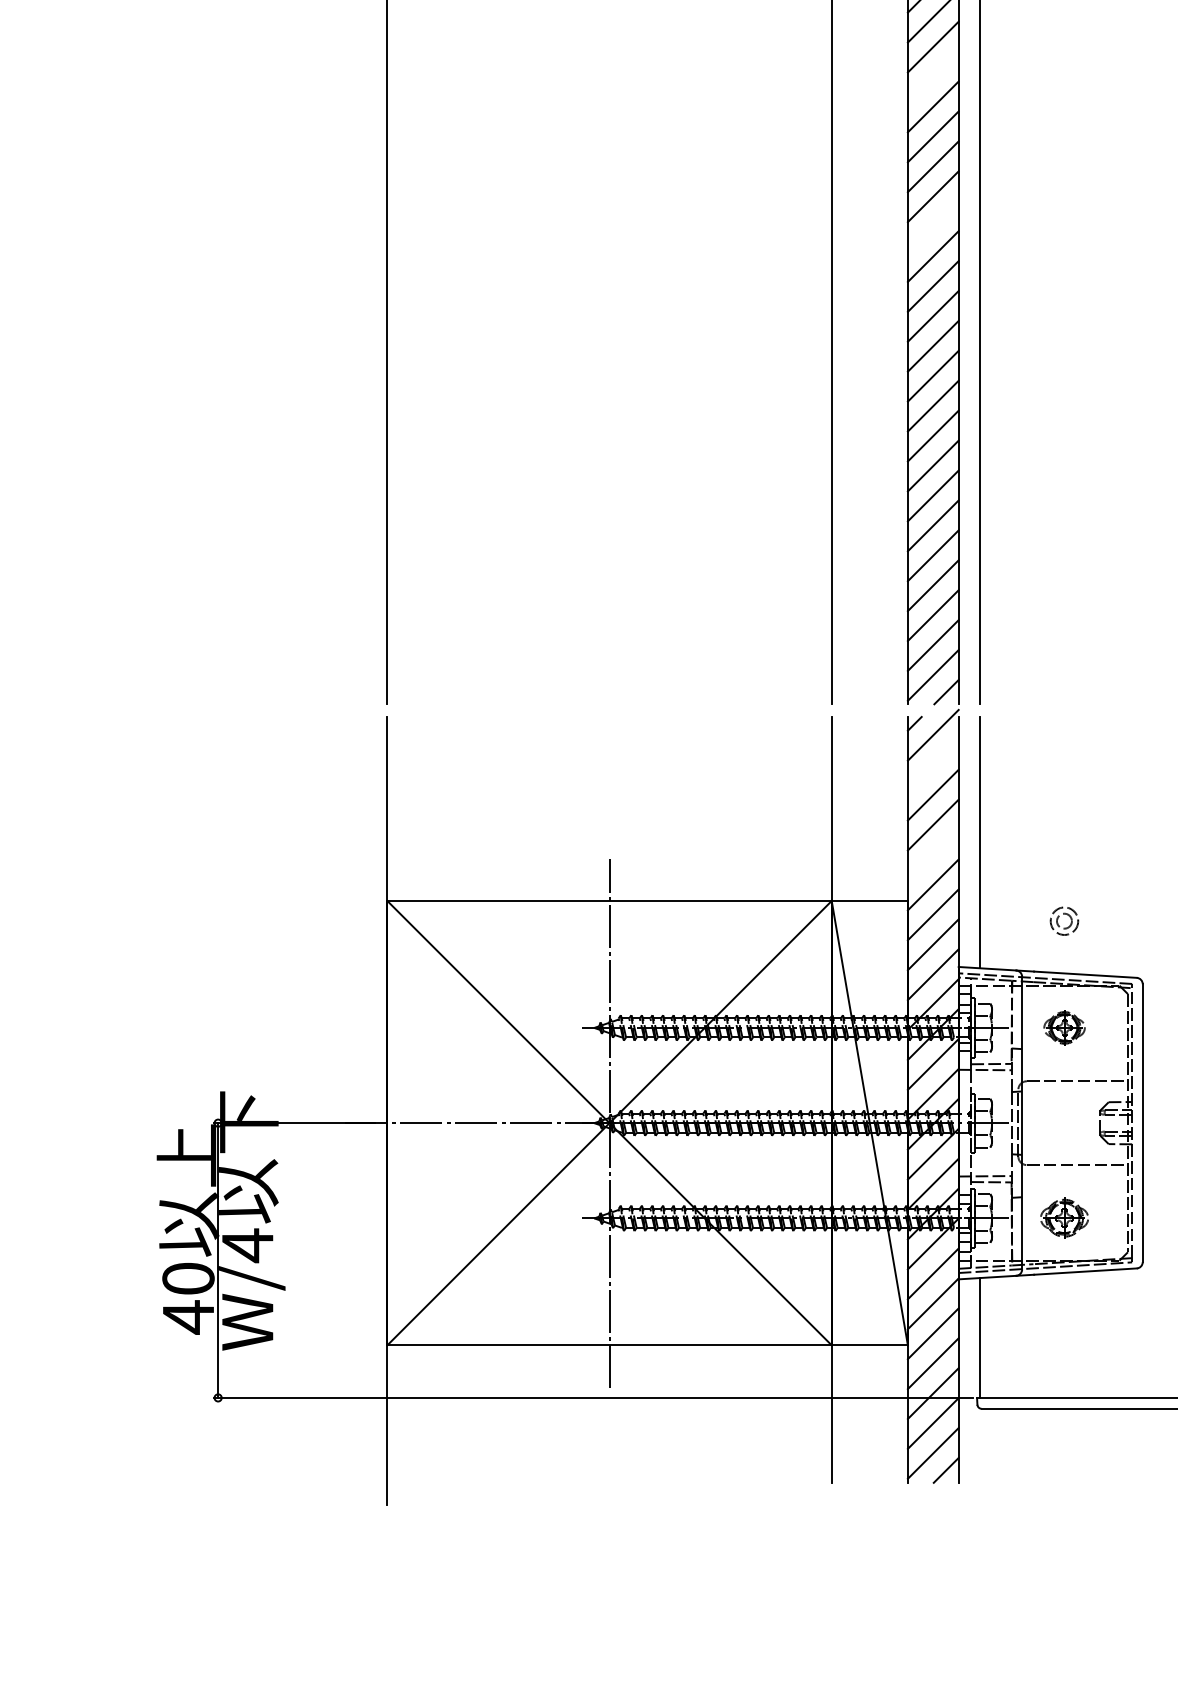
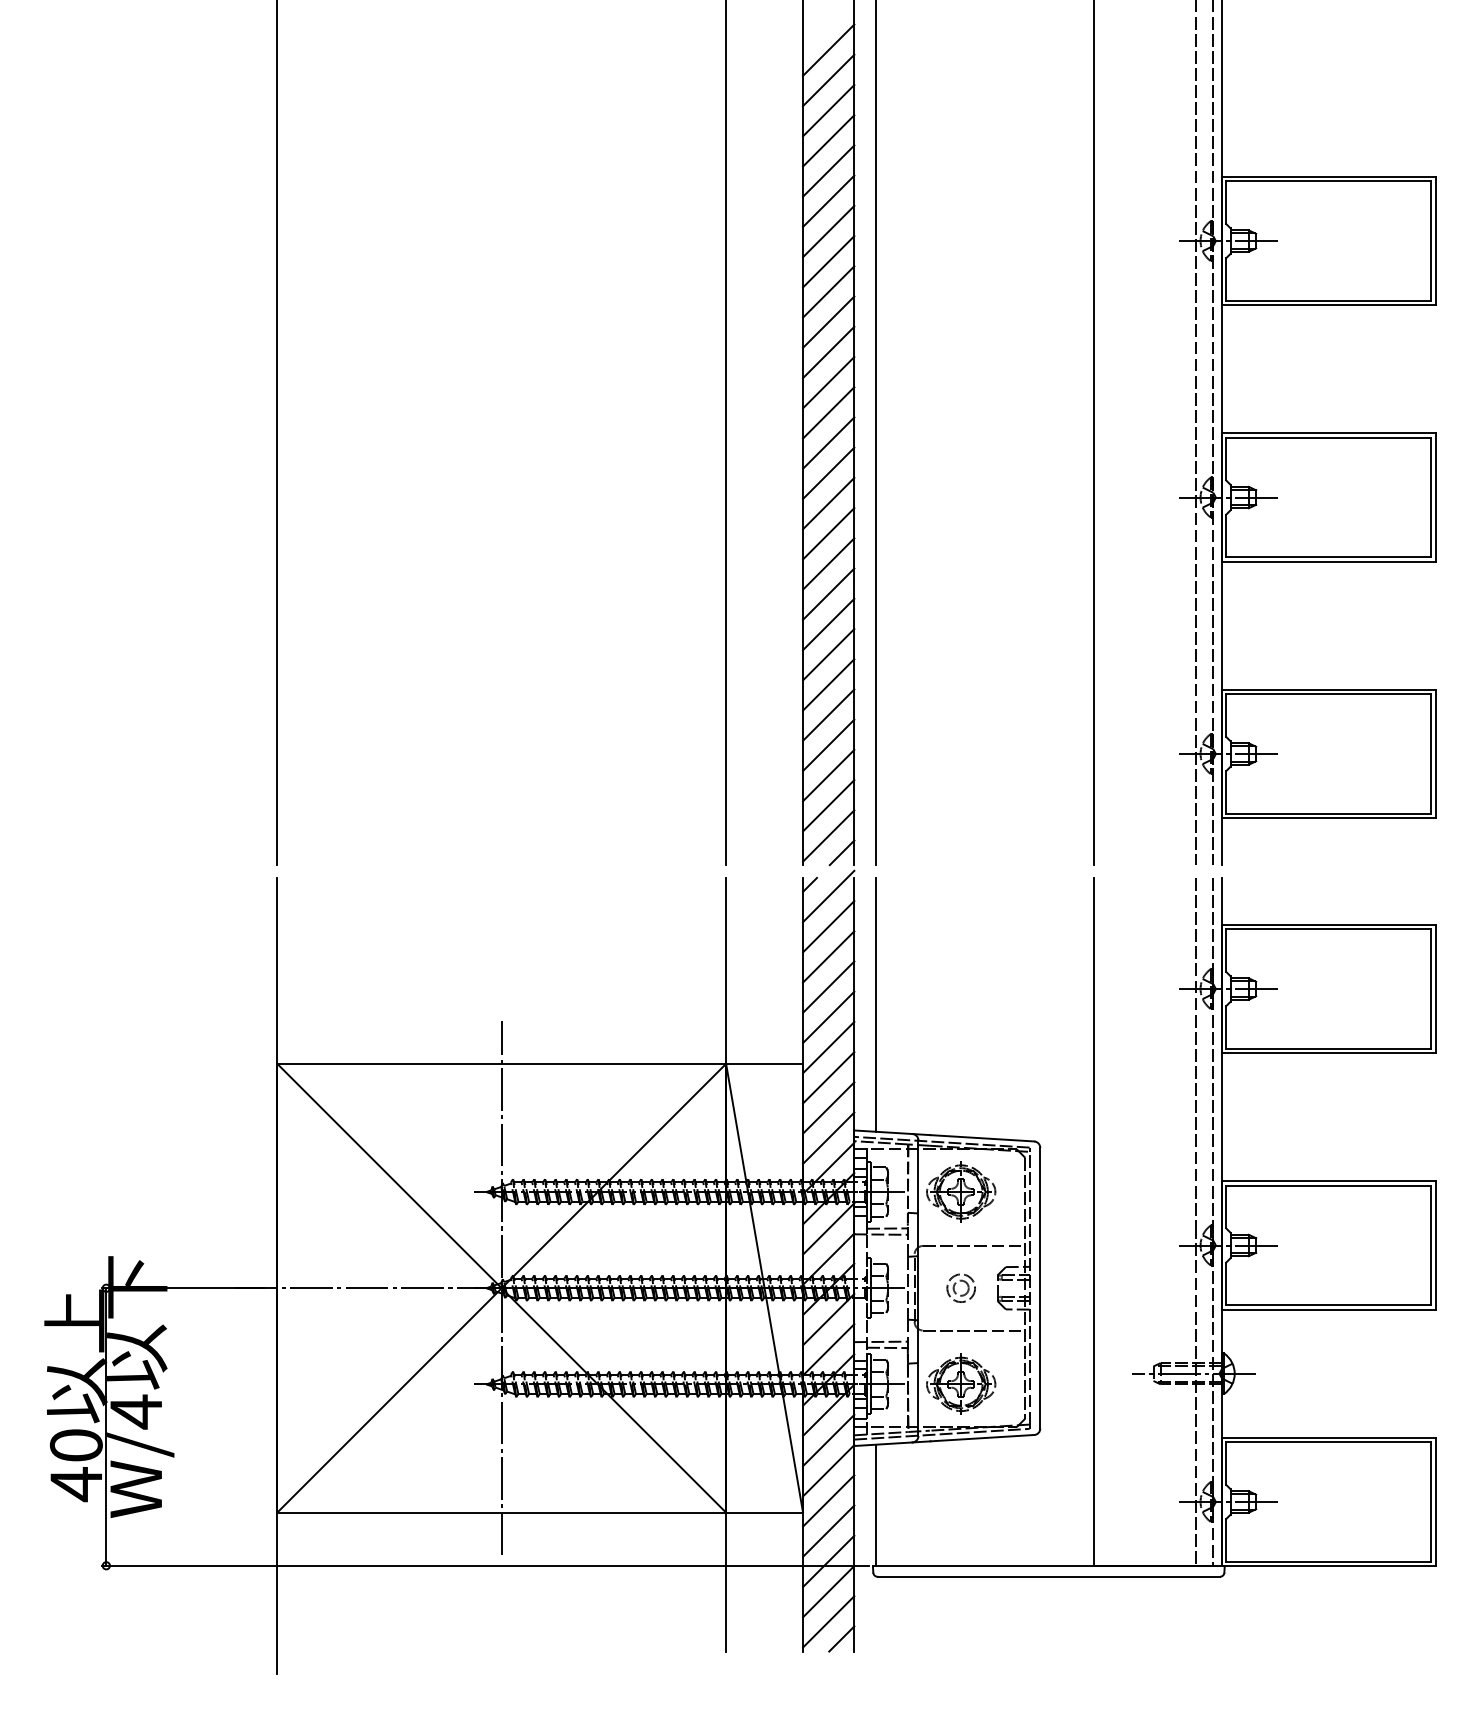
line: (933, 76) -> (828, 231), added
line: (933, 226) -> (828, 382), added
line: (933, 765) -> (828, 926), added
line: (933, 855) -> (828, 1017), added
part: (1063, 920) -> (960, 1287), moved
part: (1064, 1027) -> (961, 1191), size x1.67
part: (1064, 1217) -> (961, 1383), size x1.43

